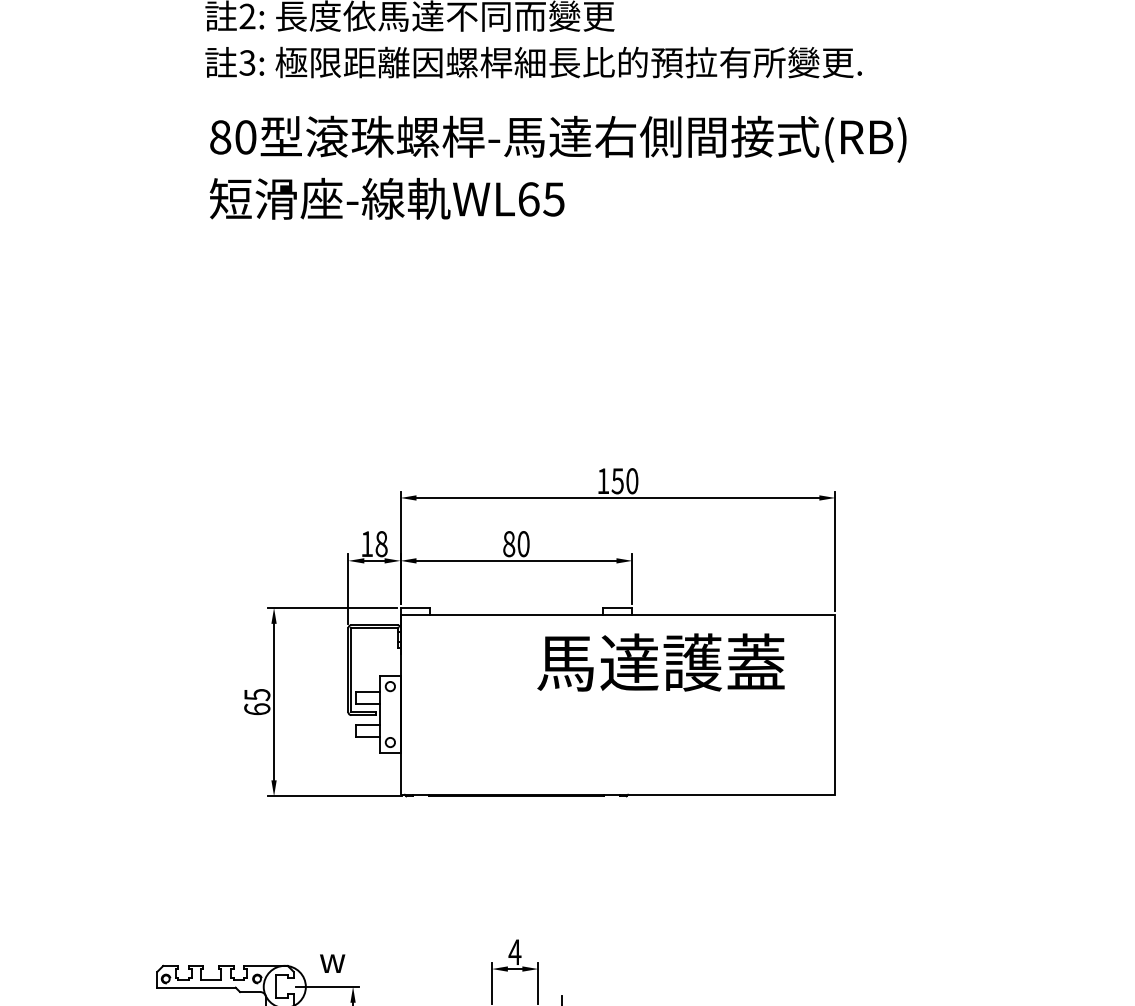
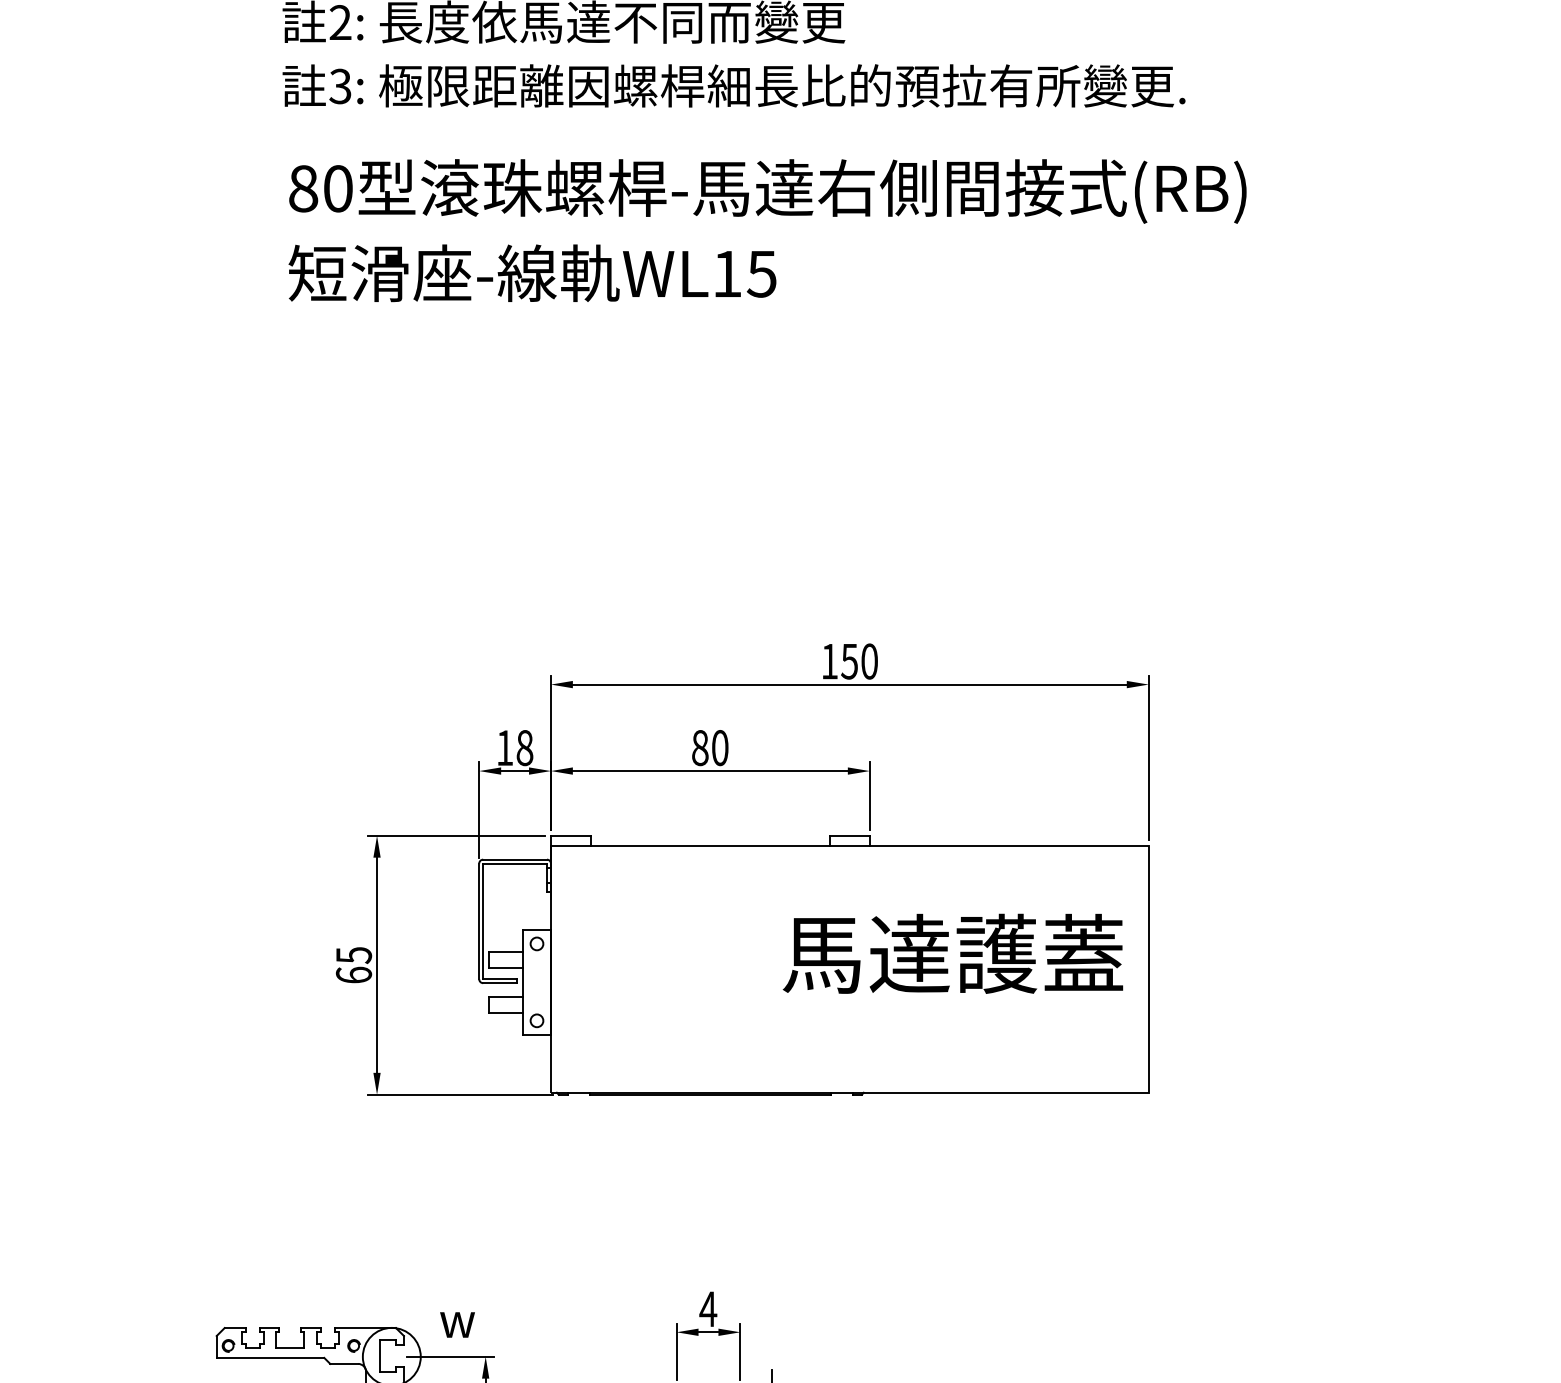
text: (528, 198) -> (727, 273), WL65 -> WL15
text: (660, 662) -> (952, 953), moved

